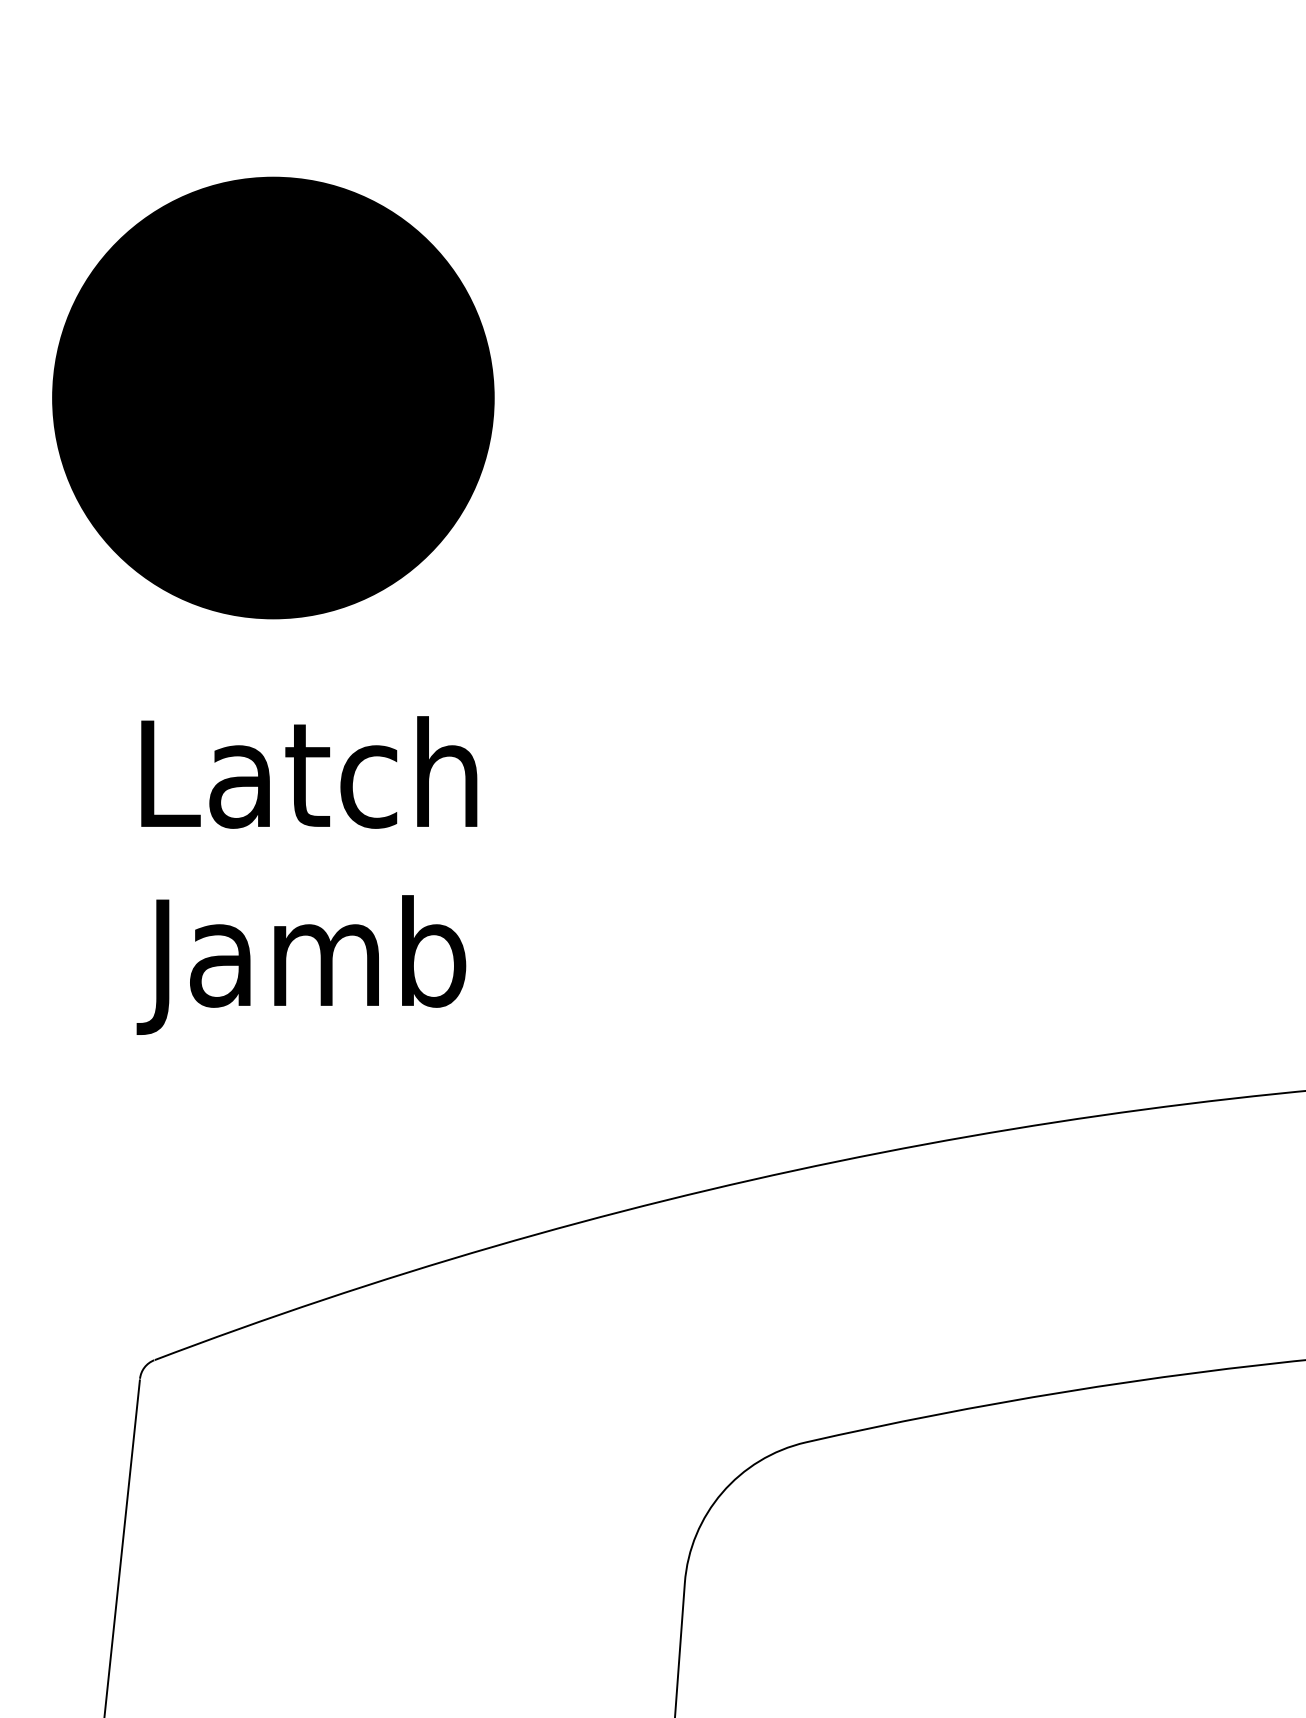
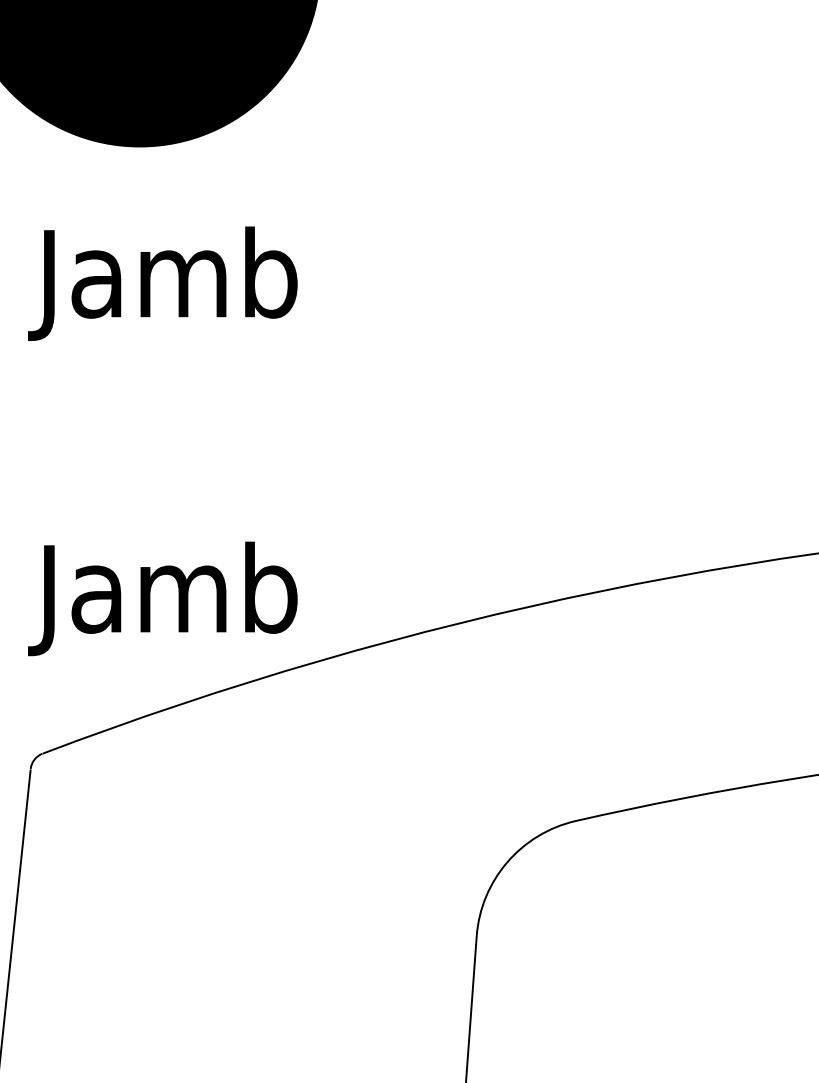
text: (306, 785) -> (166, 283), Latch -> Jamb
text: (301, 964) -> (162, 598), moved

